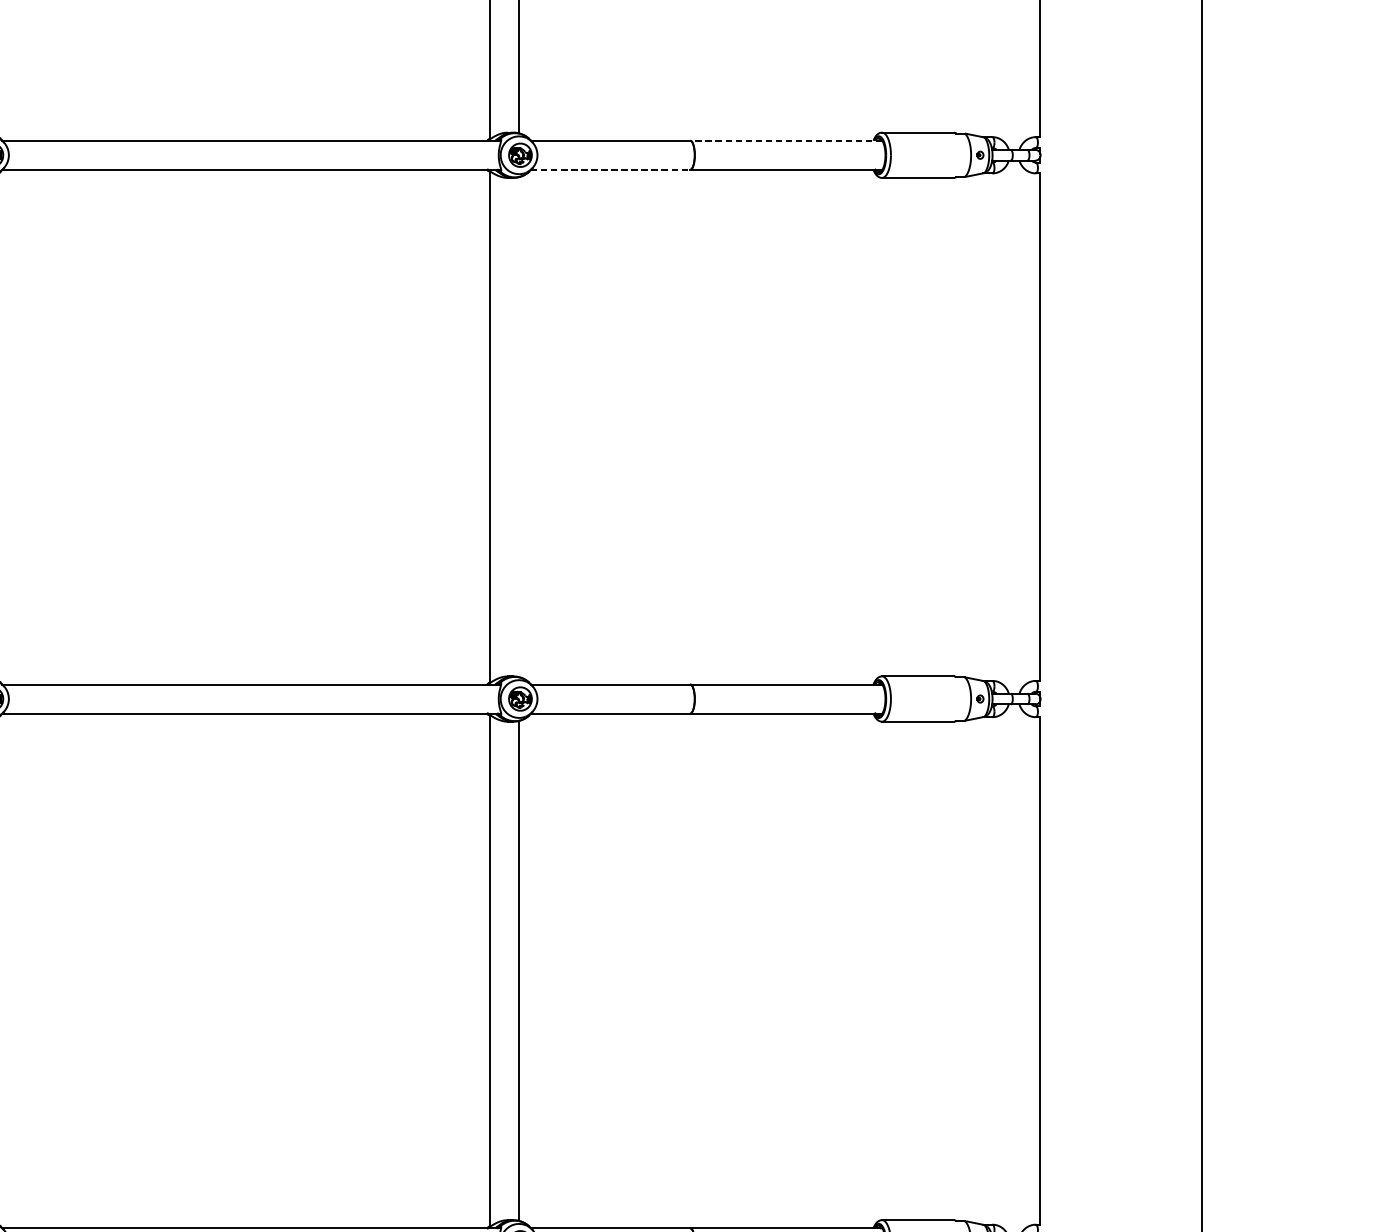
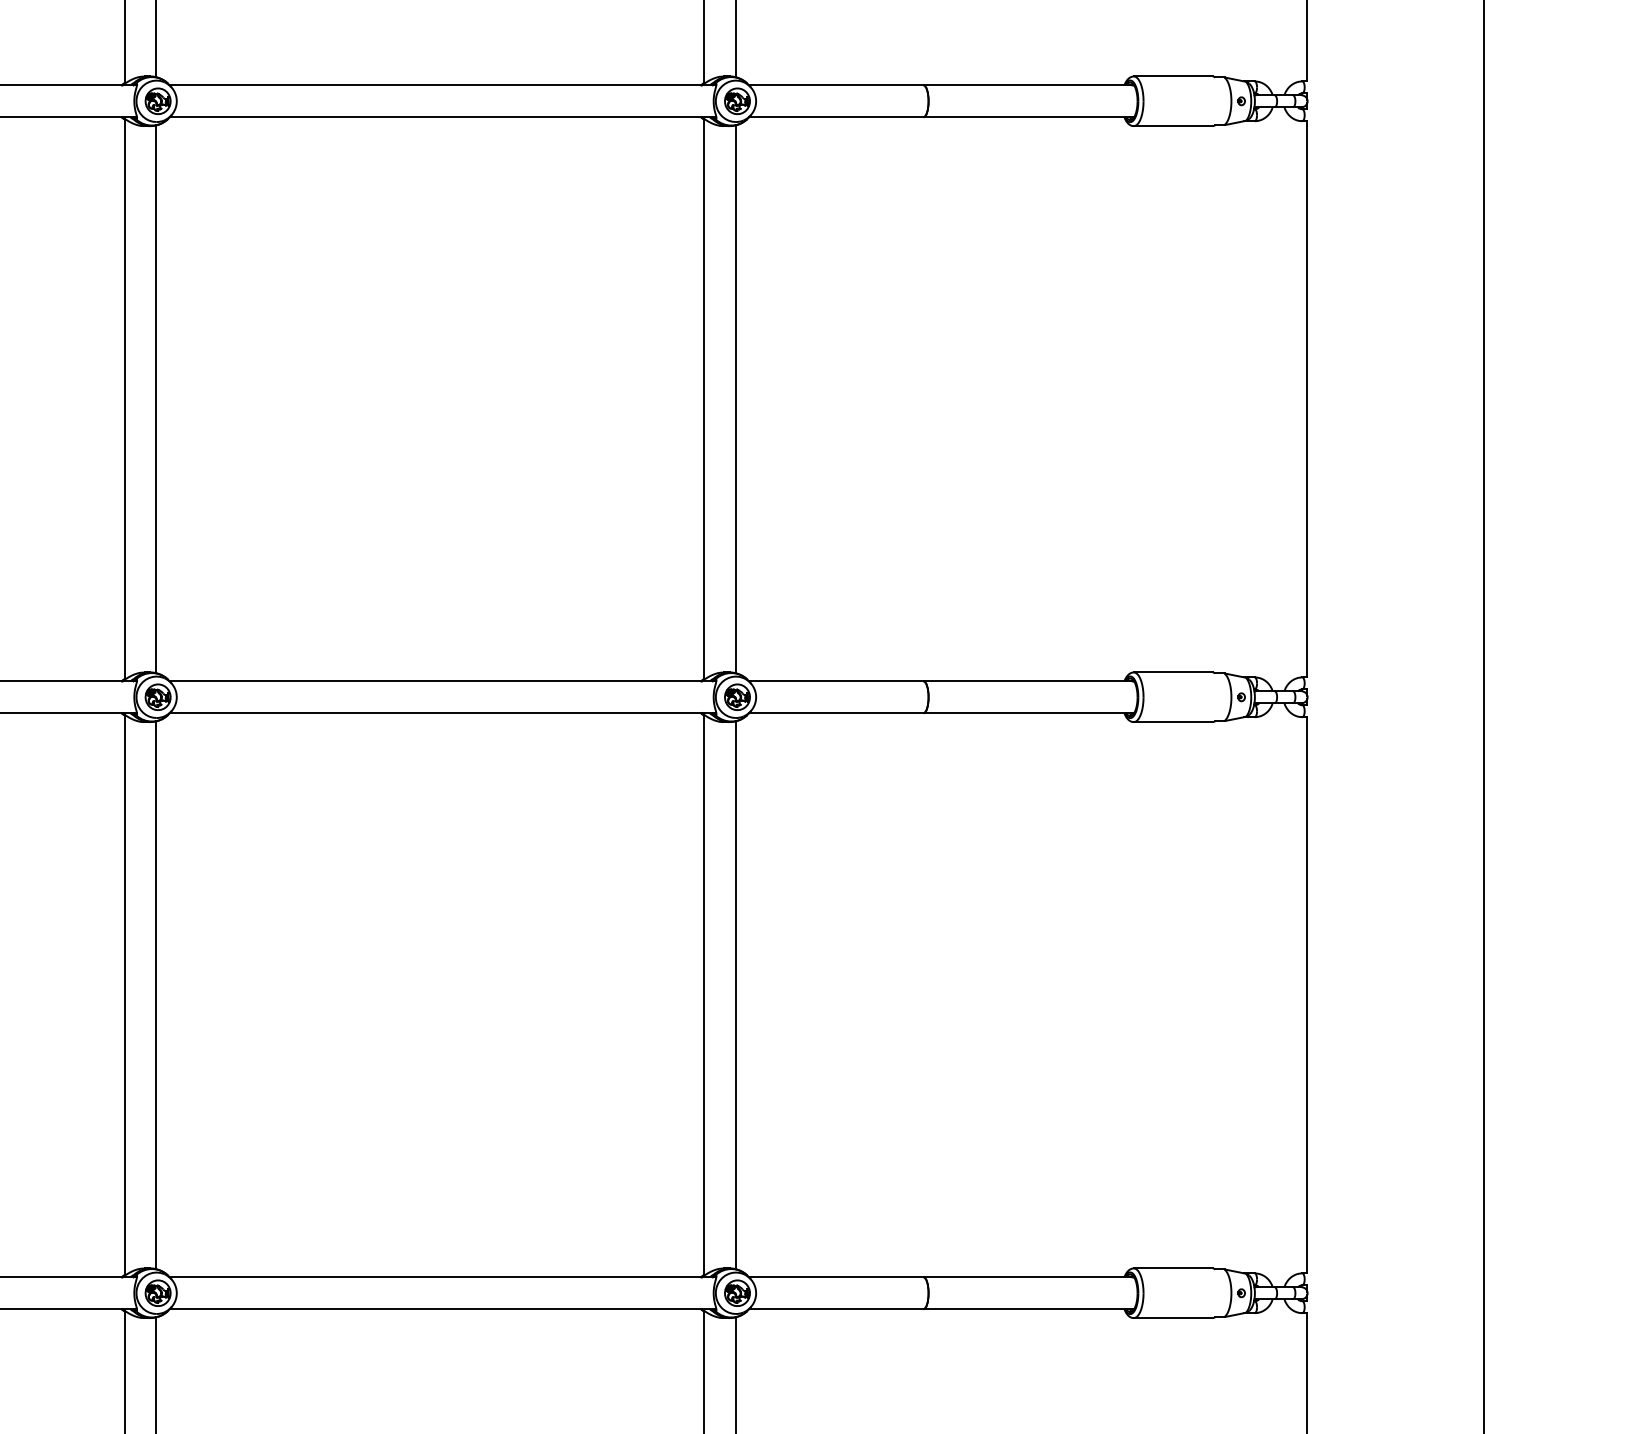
line: (785, 140) -> (1028, 85), dashed -> solid
line: (610, 170) -> (836, 117), dashed -> solid
line: (518, 427) -> (735, 399), added

